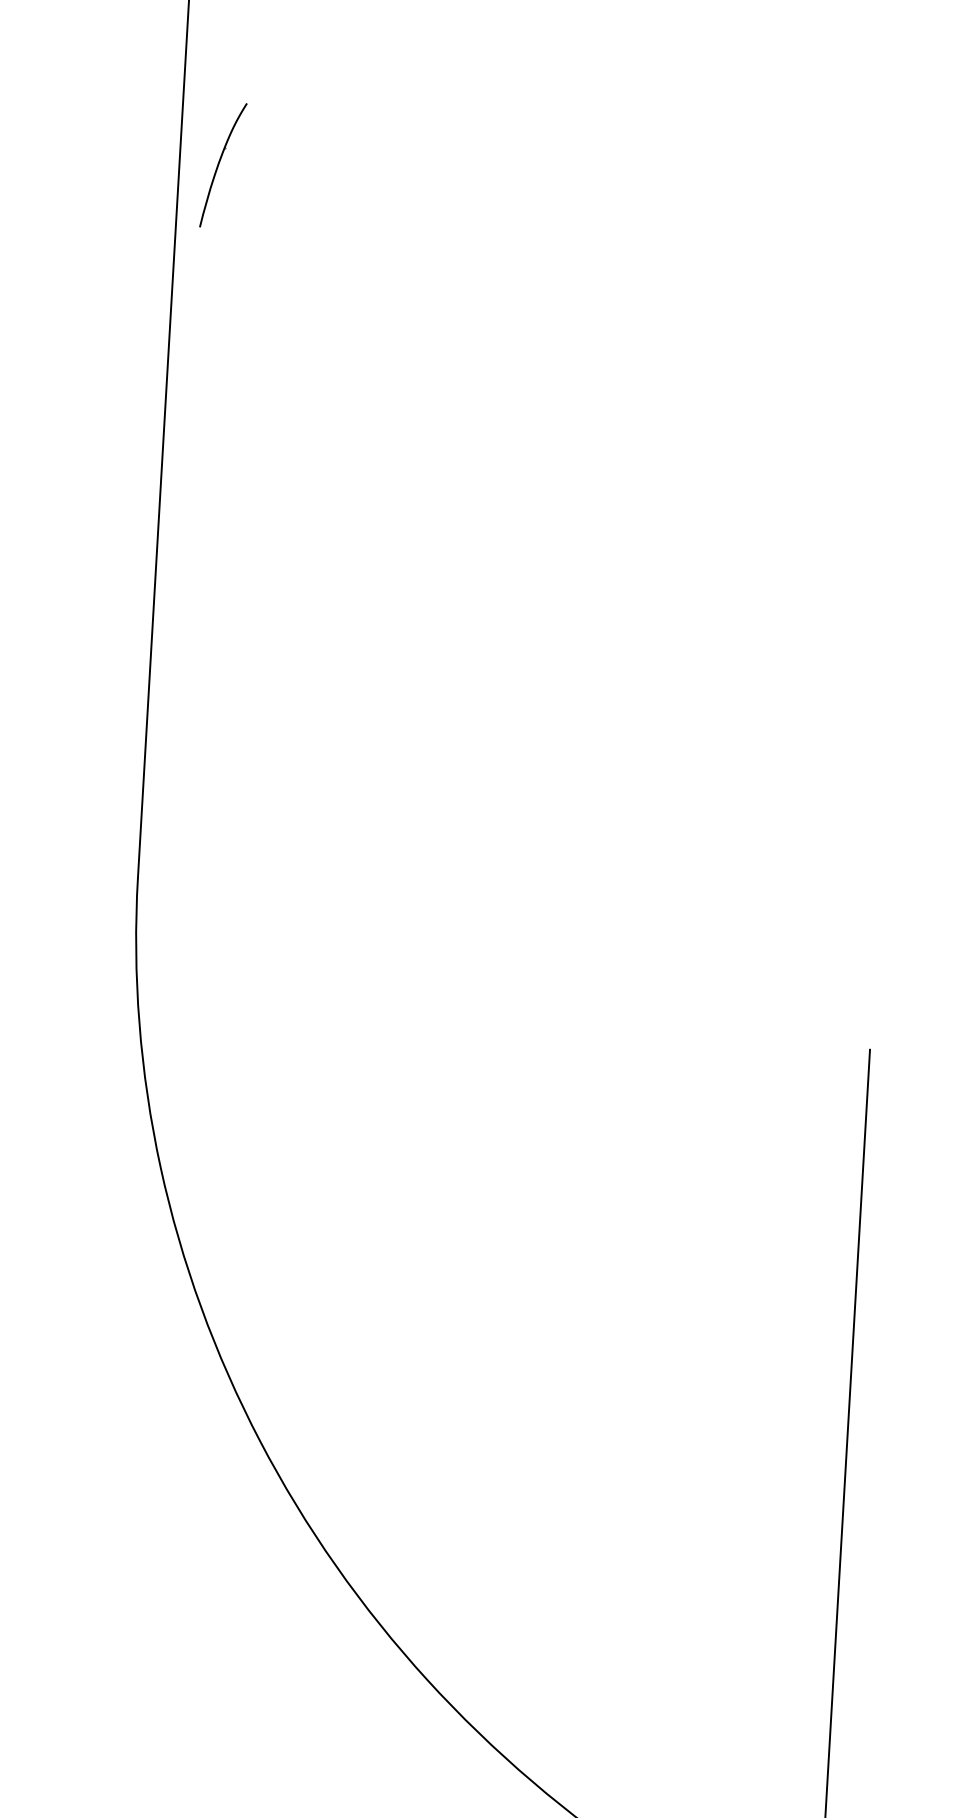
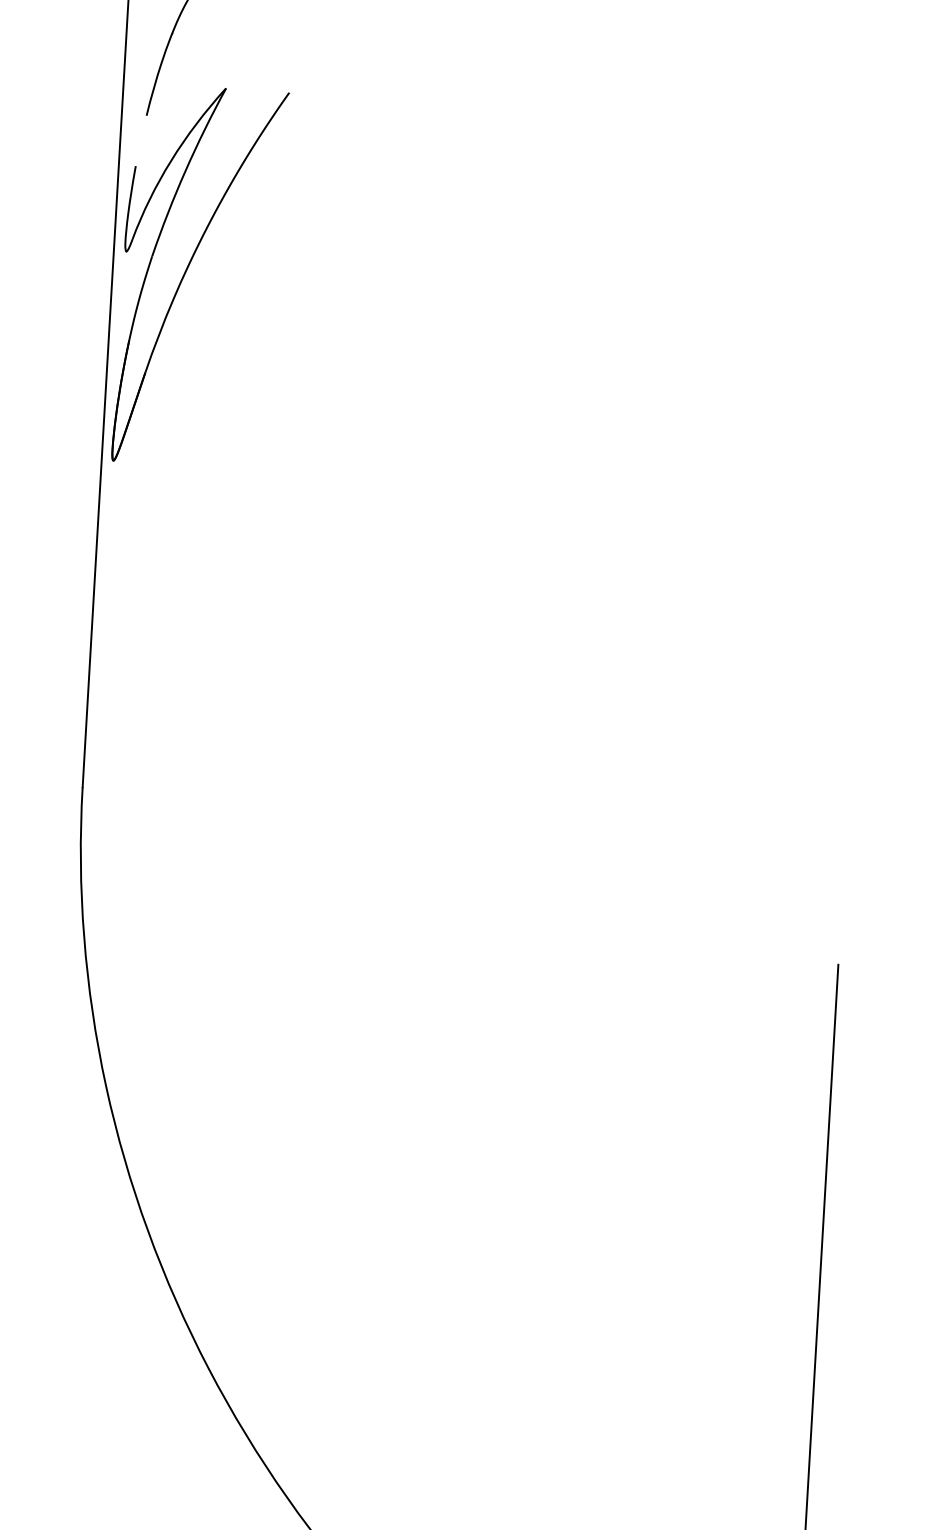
part: (240, 375) -> (188, 268), added

